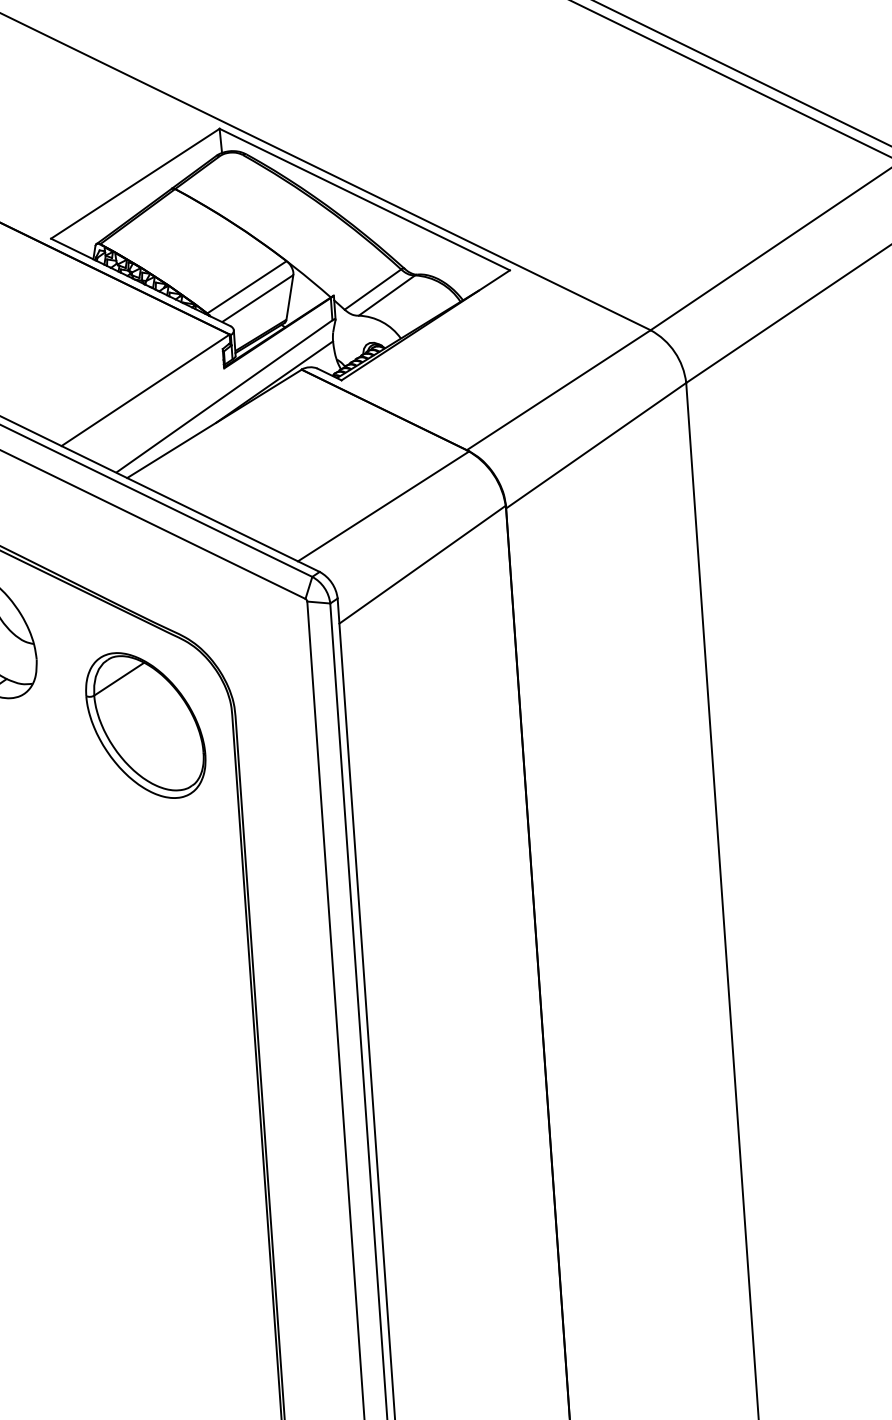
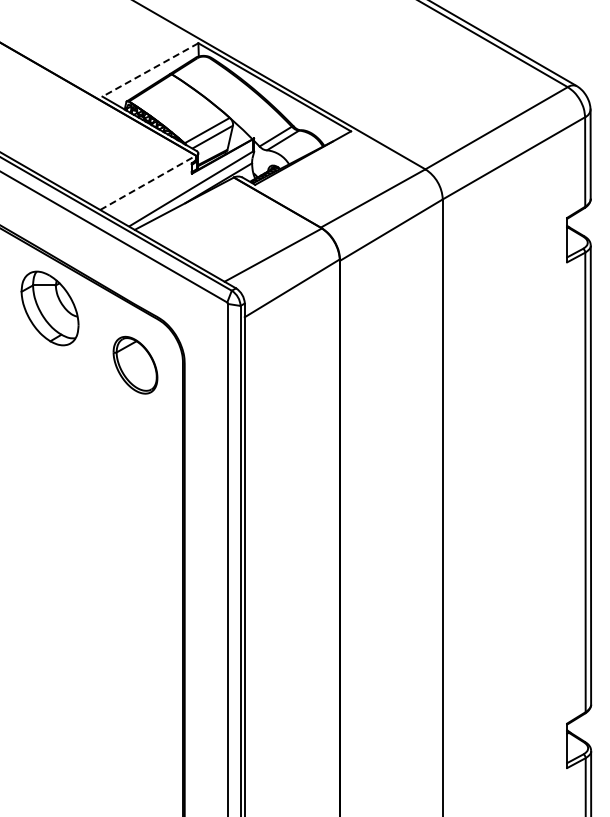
line: (135, 182) -> (150, 69), solid -> dashed
line: (146, 389) -> (148, 182), solid -> dashed
part: (145, 723) -> (135, 364), size x0.7

